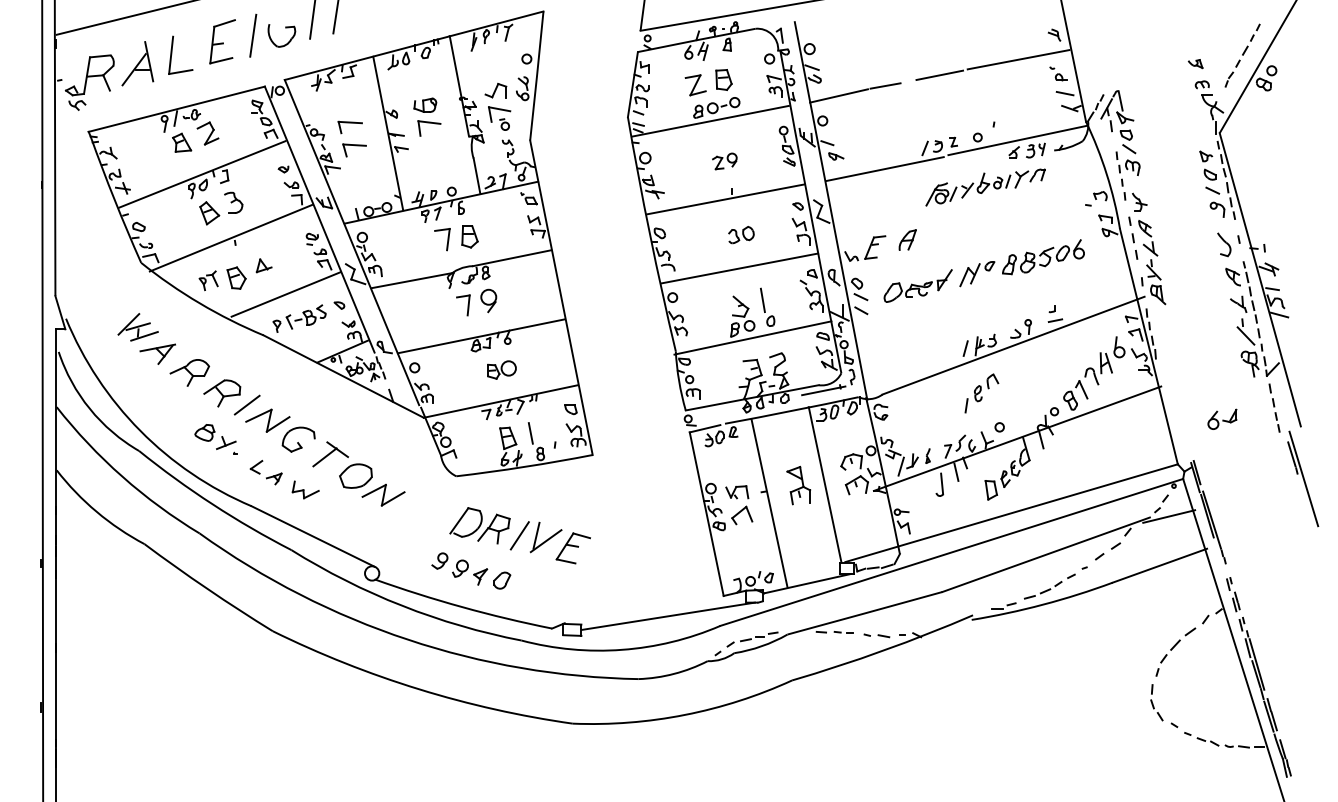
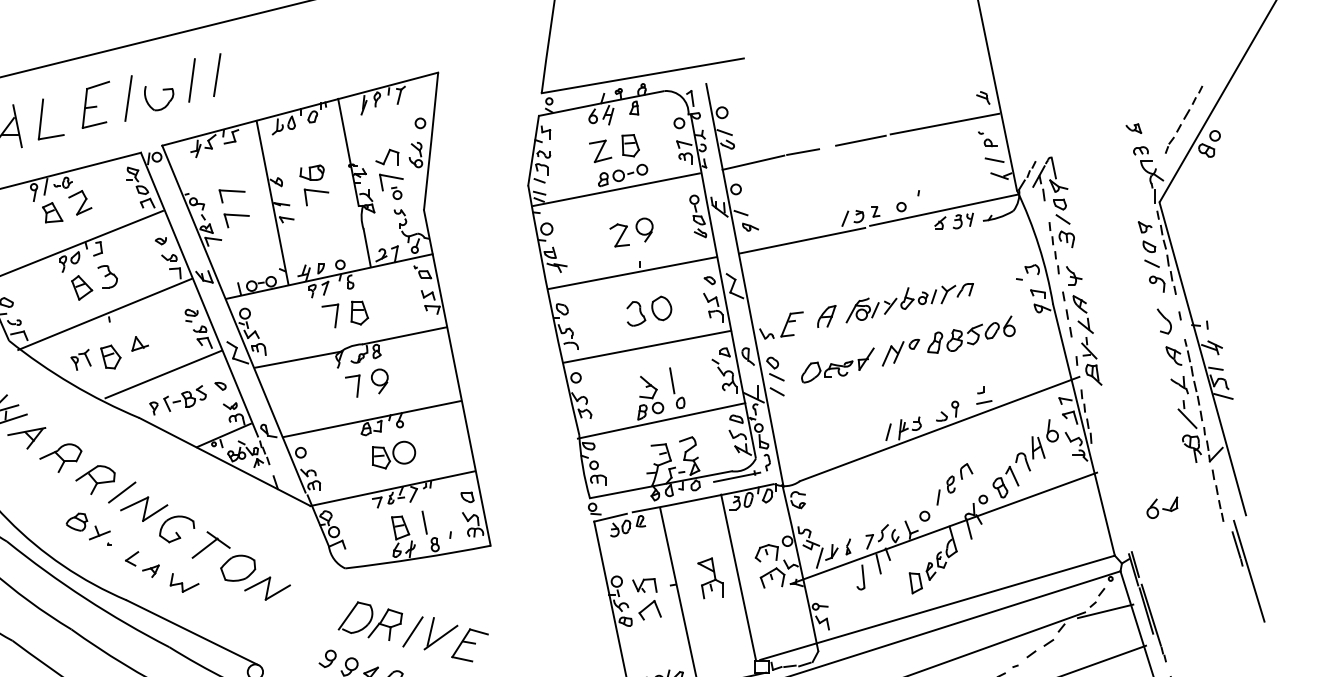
part: (724, 161) -> (631, 232), size x1.67
part: (985, 187) -> (909, 303), moved
part: (741, 234) -> (649, 310), size x1.67
part: (501, 369) -> (393, 454), size x1.43
part: (981, 393) -> (954, 484), moved

